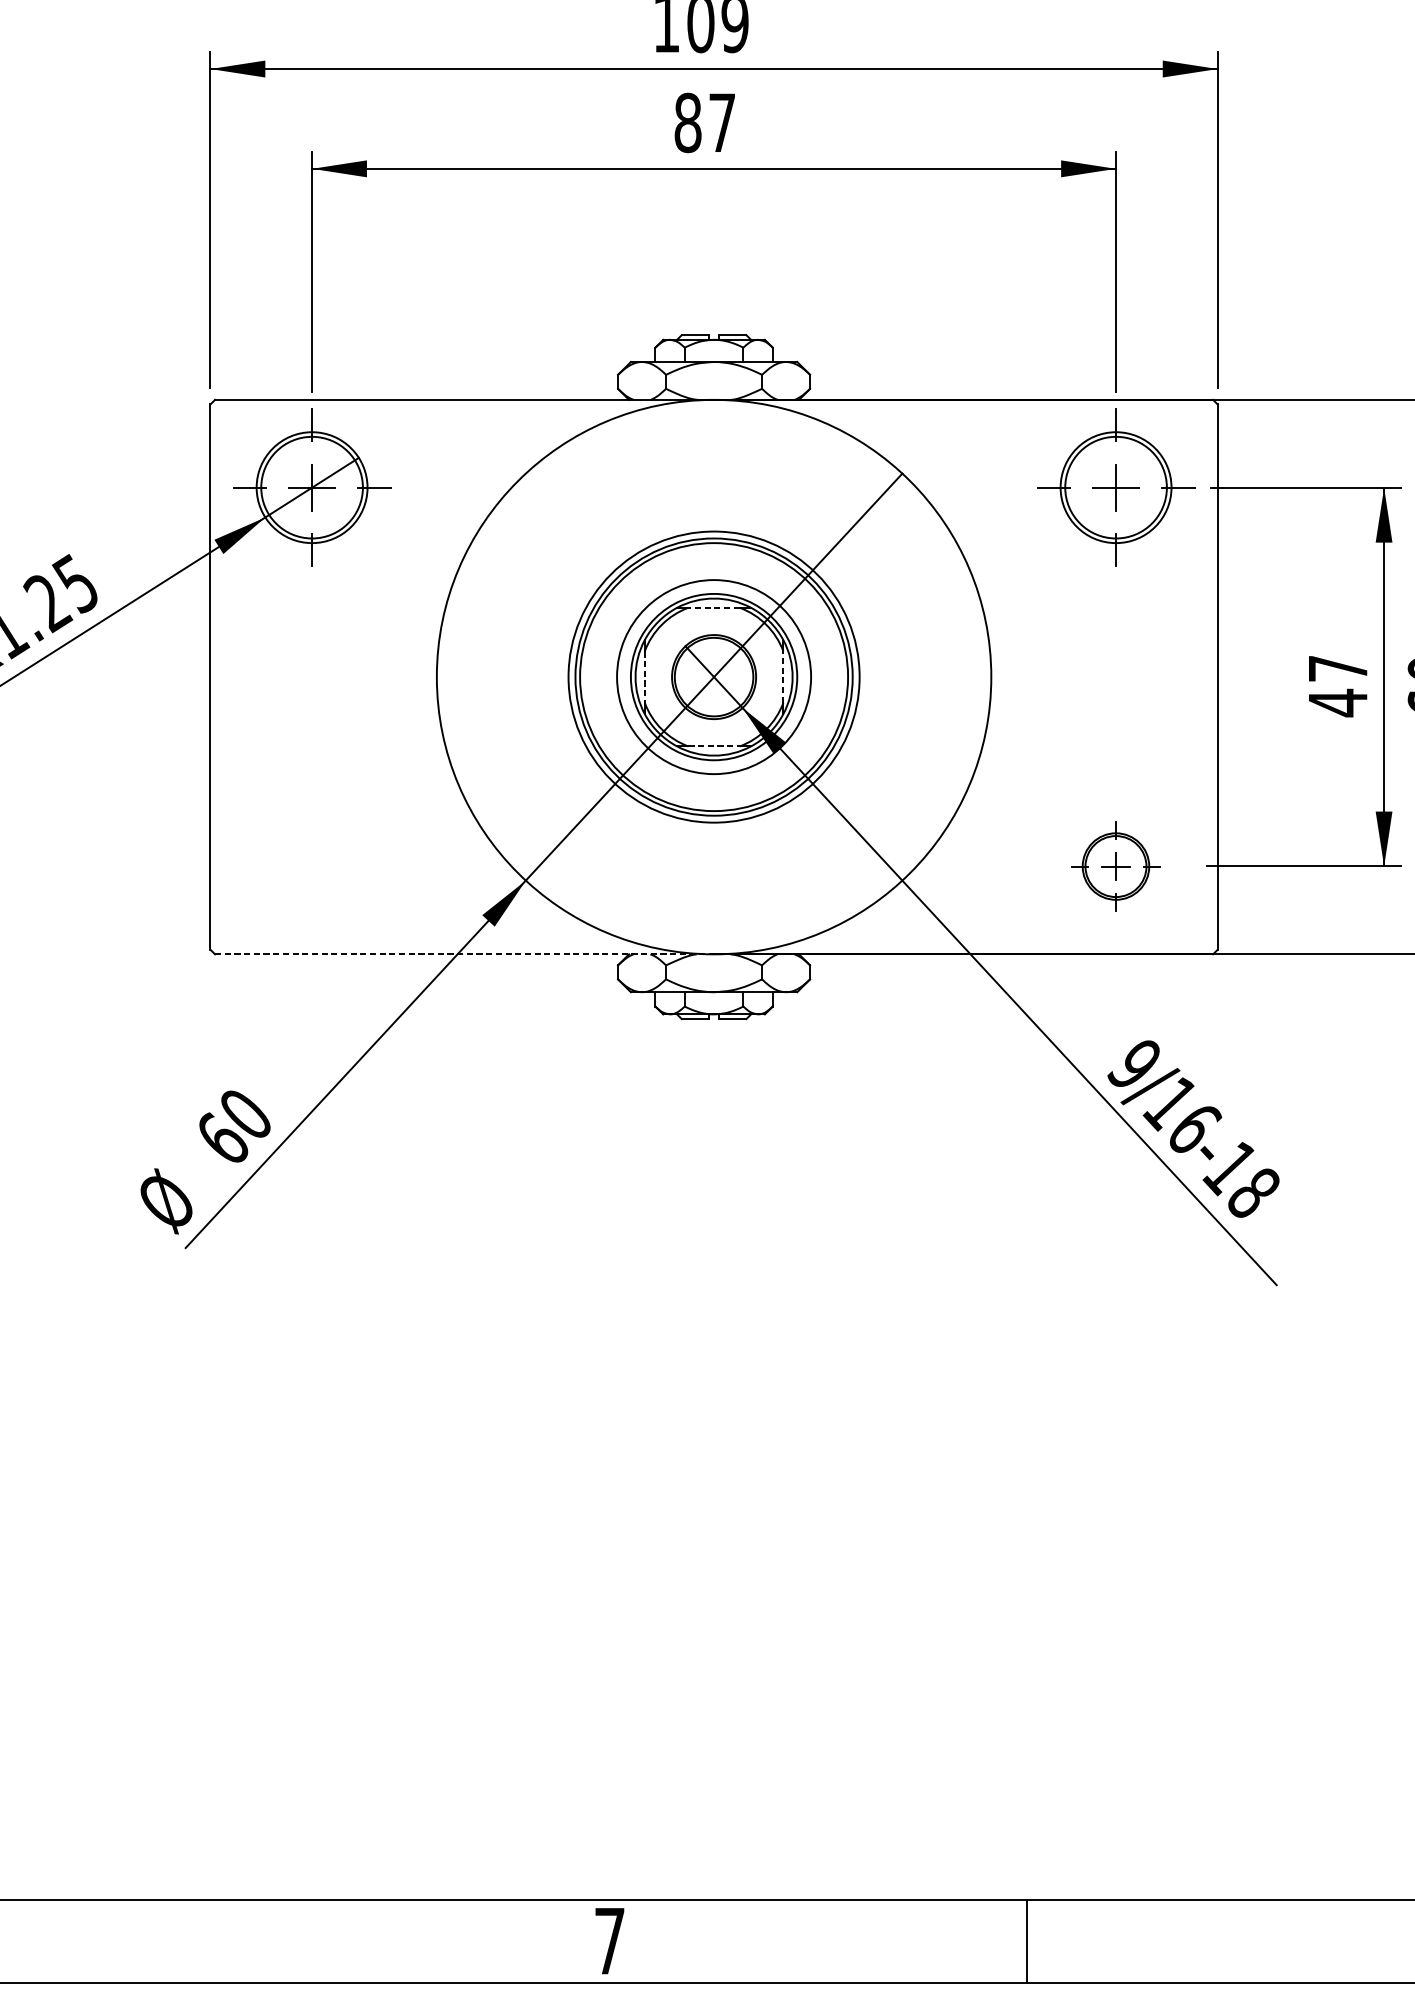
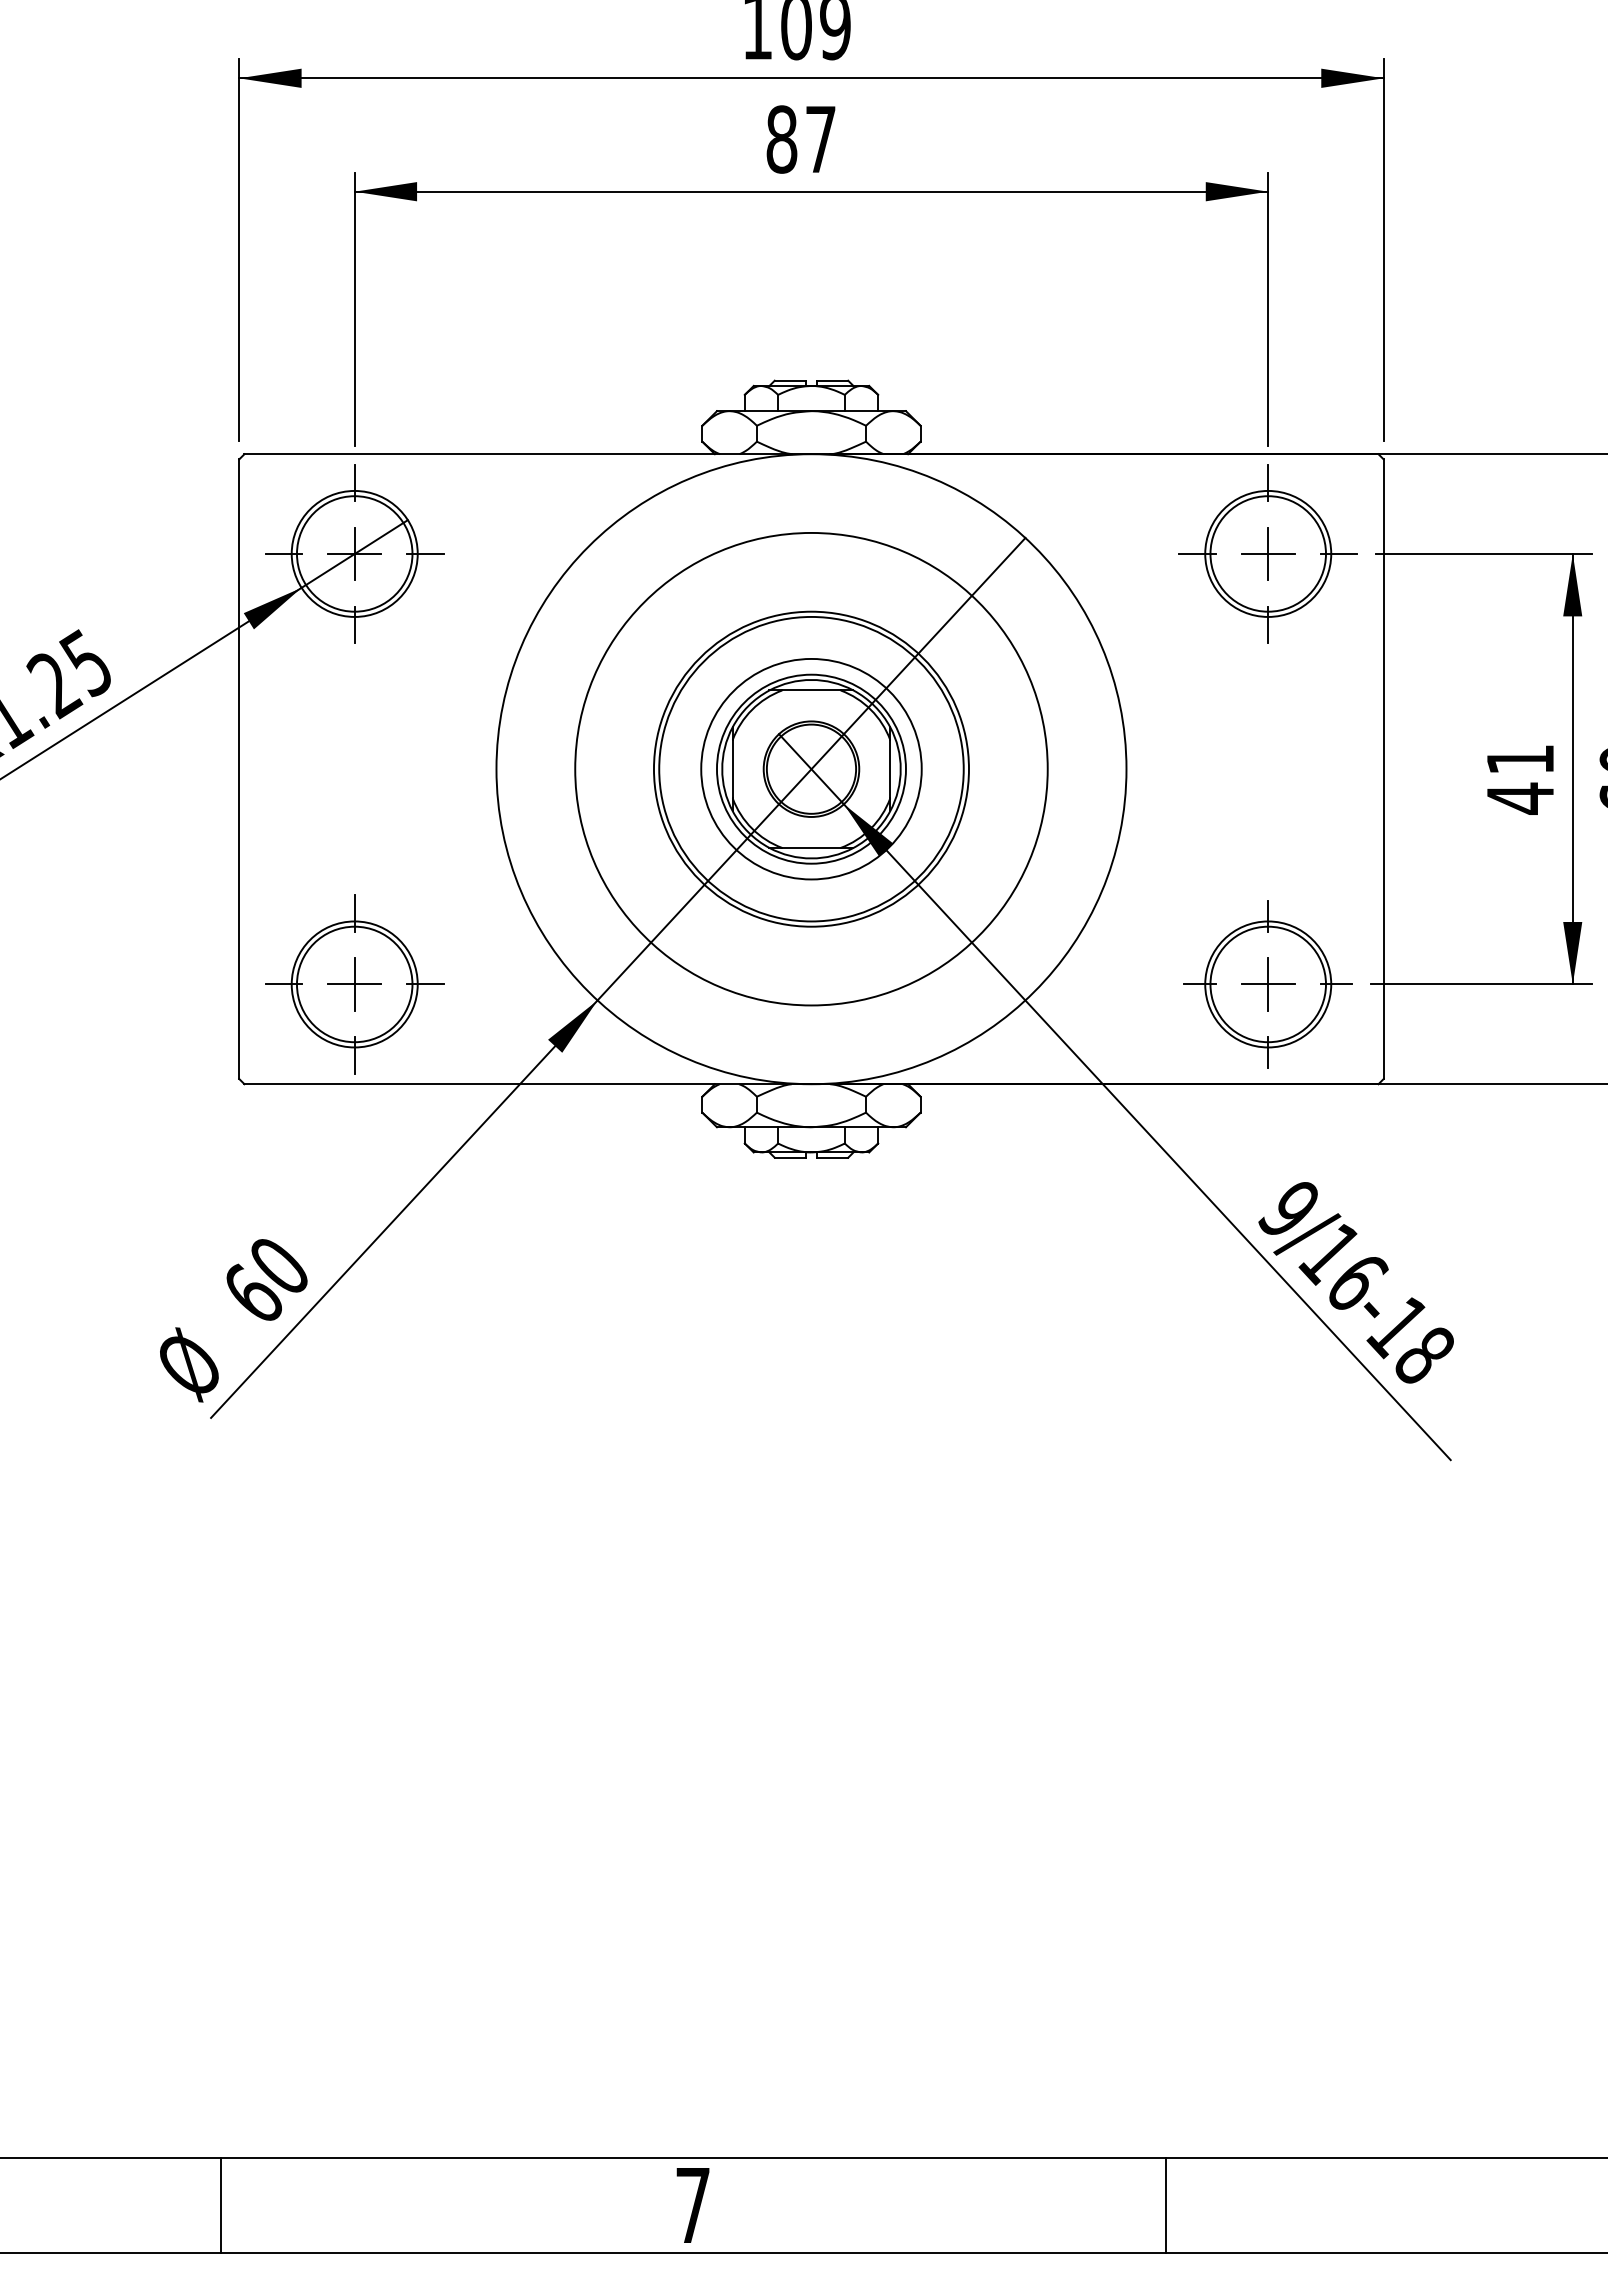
line: (713, 607) -> (810, 690), dashed -> solid
text: (1338, 668) -> (1520, 759), 47 -> 41
circle: (714, 676) -> (811, 768), size x1.43
line: (783, 676) -> (890, 768), dashed -> solid
line: (644, 677) -> (732, 769), dashed -> solid
line: (714, 746) -> (811, 847), dashed -> solid
part: (311, 866) -> (354, 984), added
part: (1115, 866) -> (1267, 984), size x1.67
line: (464, 954) -> (527, 1084), dashed -> solid
line: (194, 1941) -> (221, 2205), added

